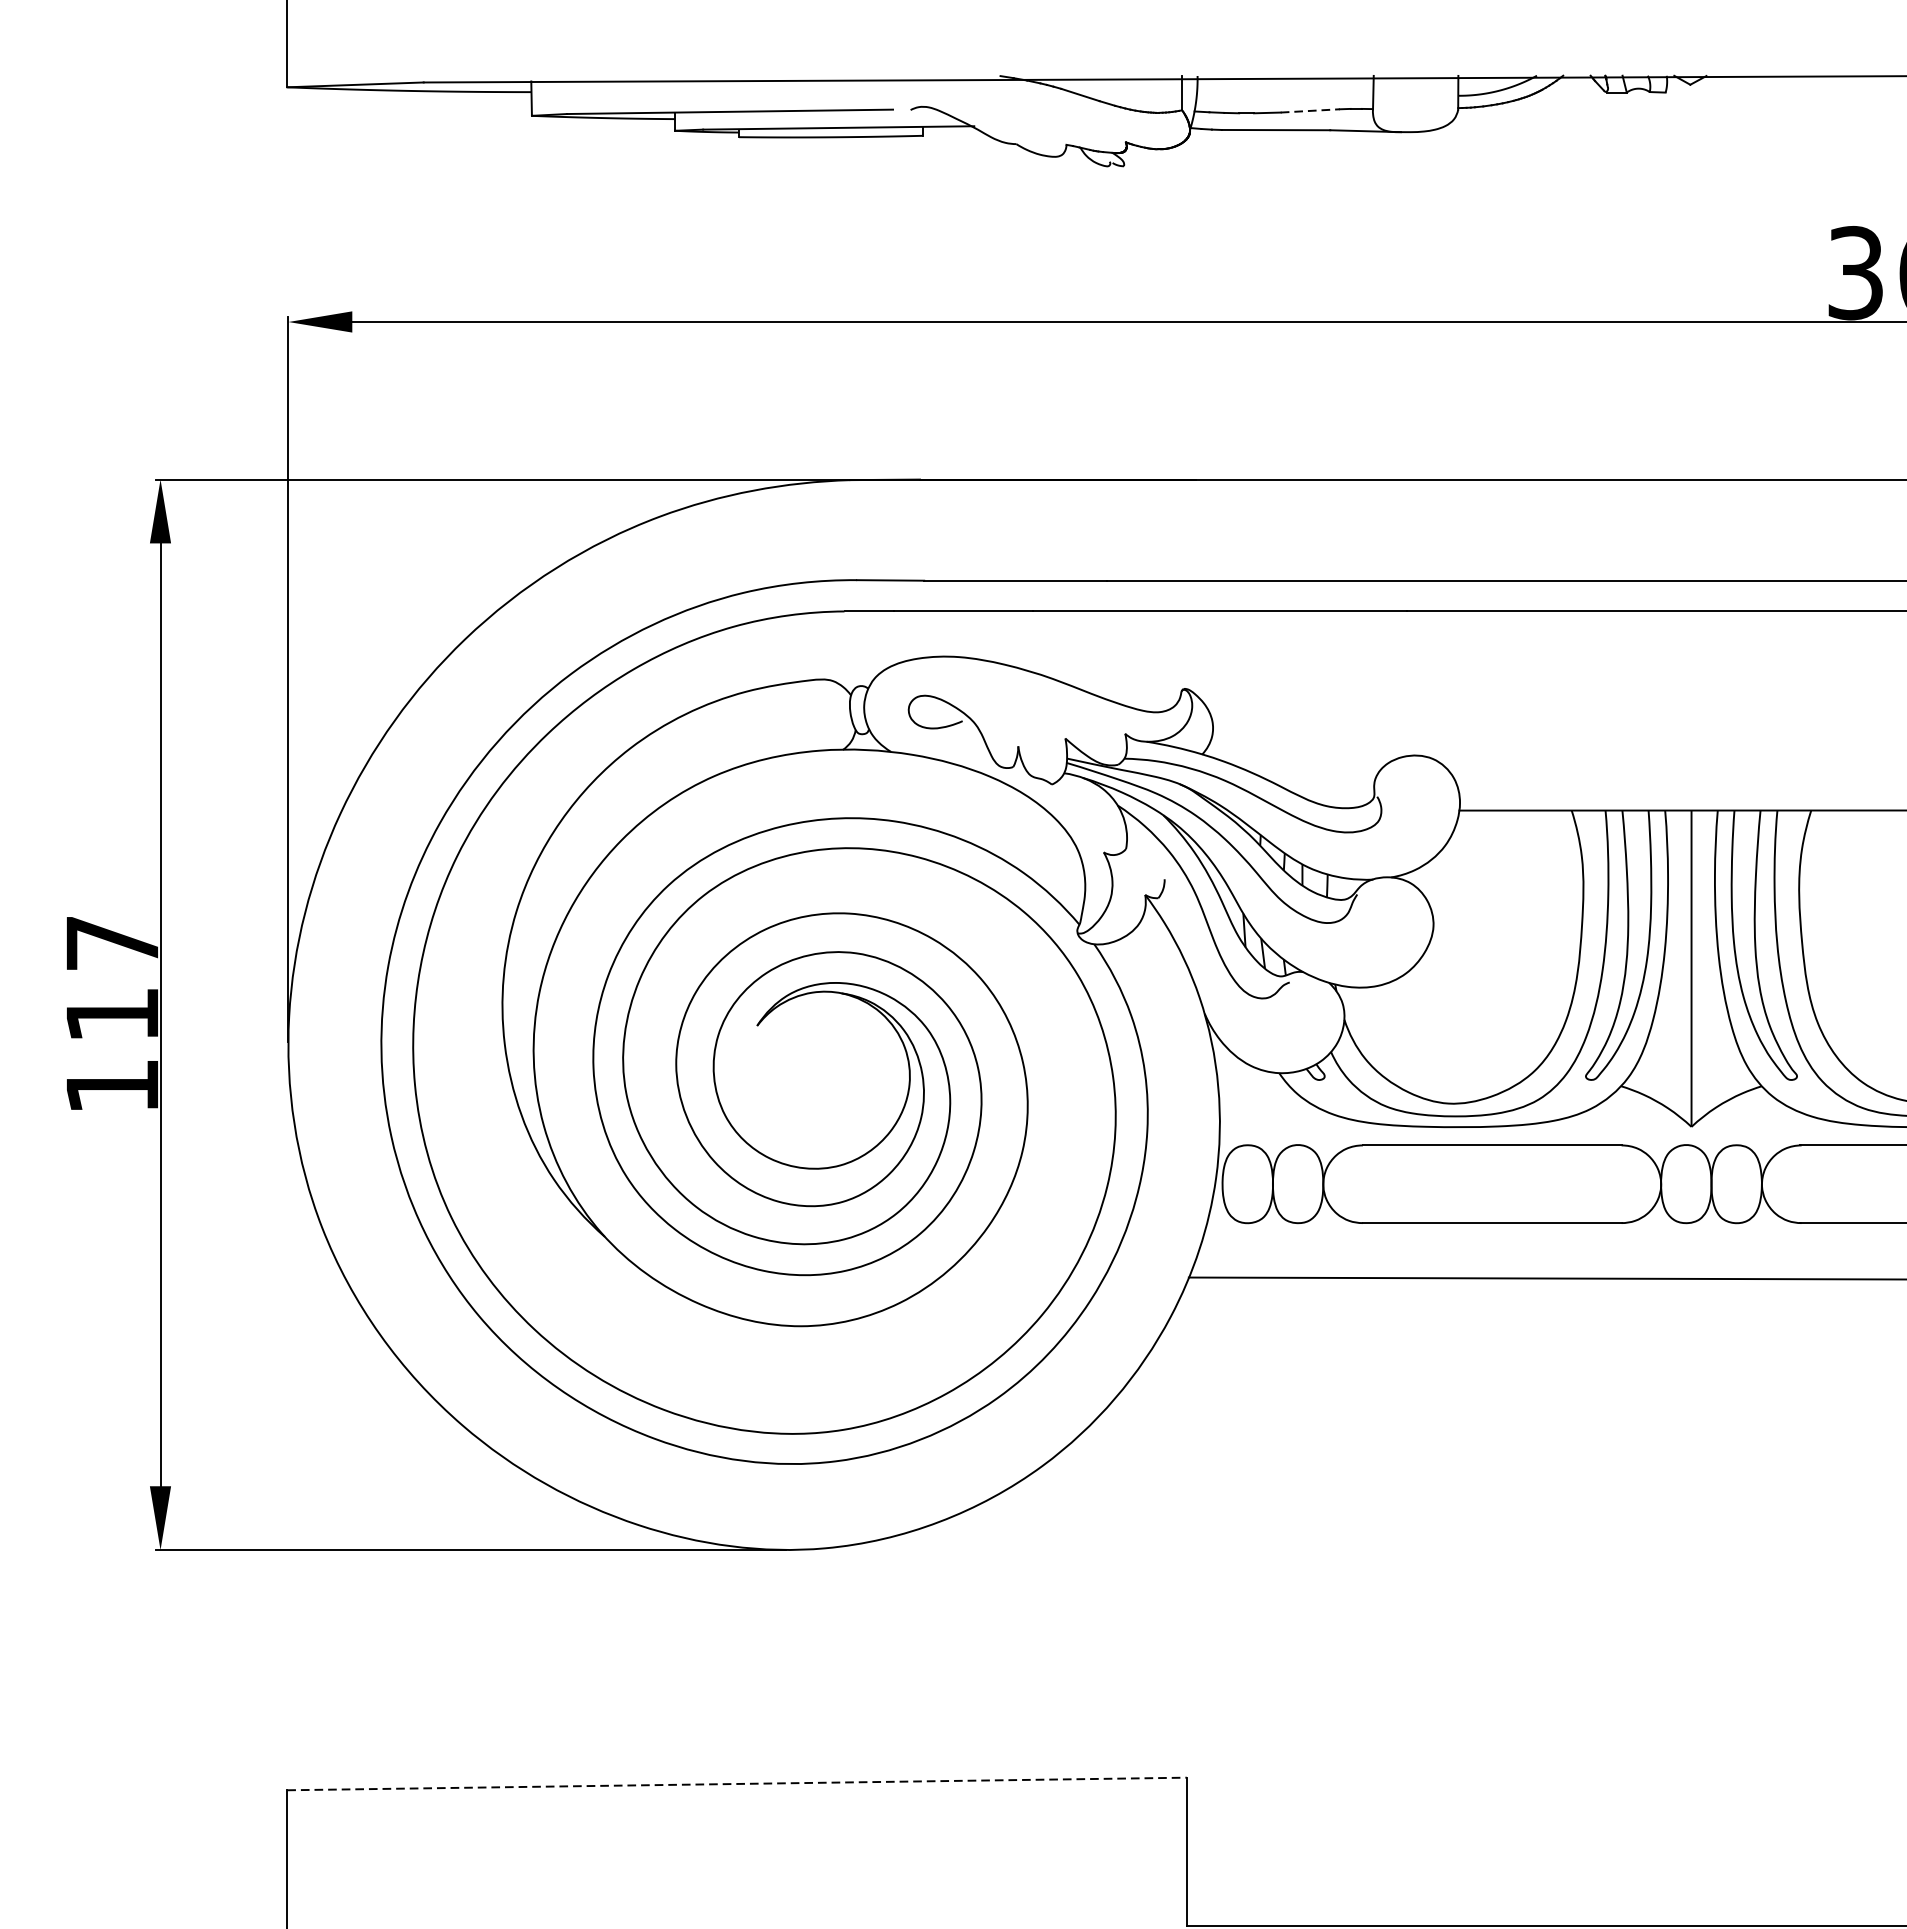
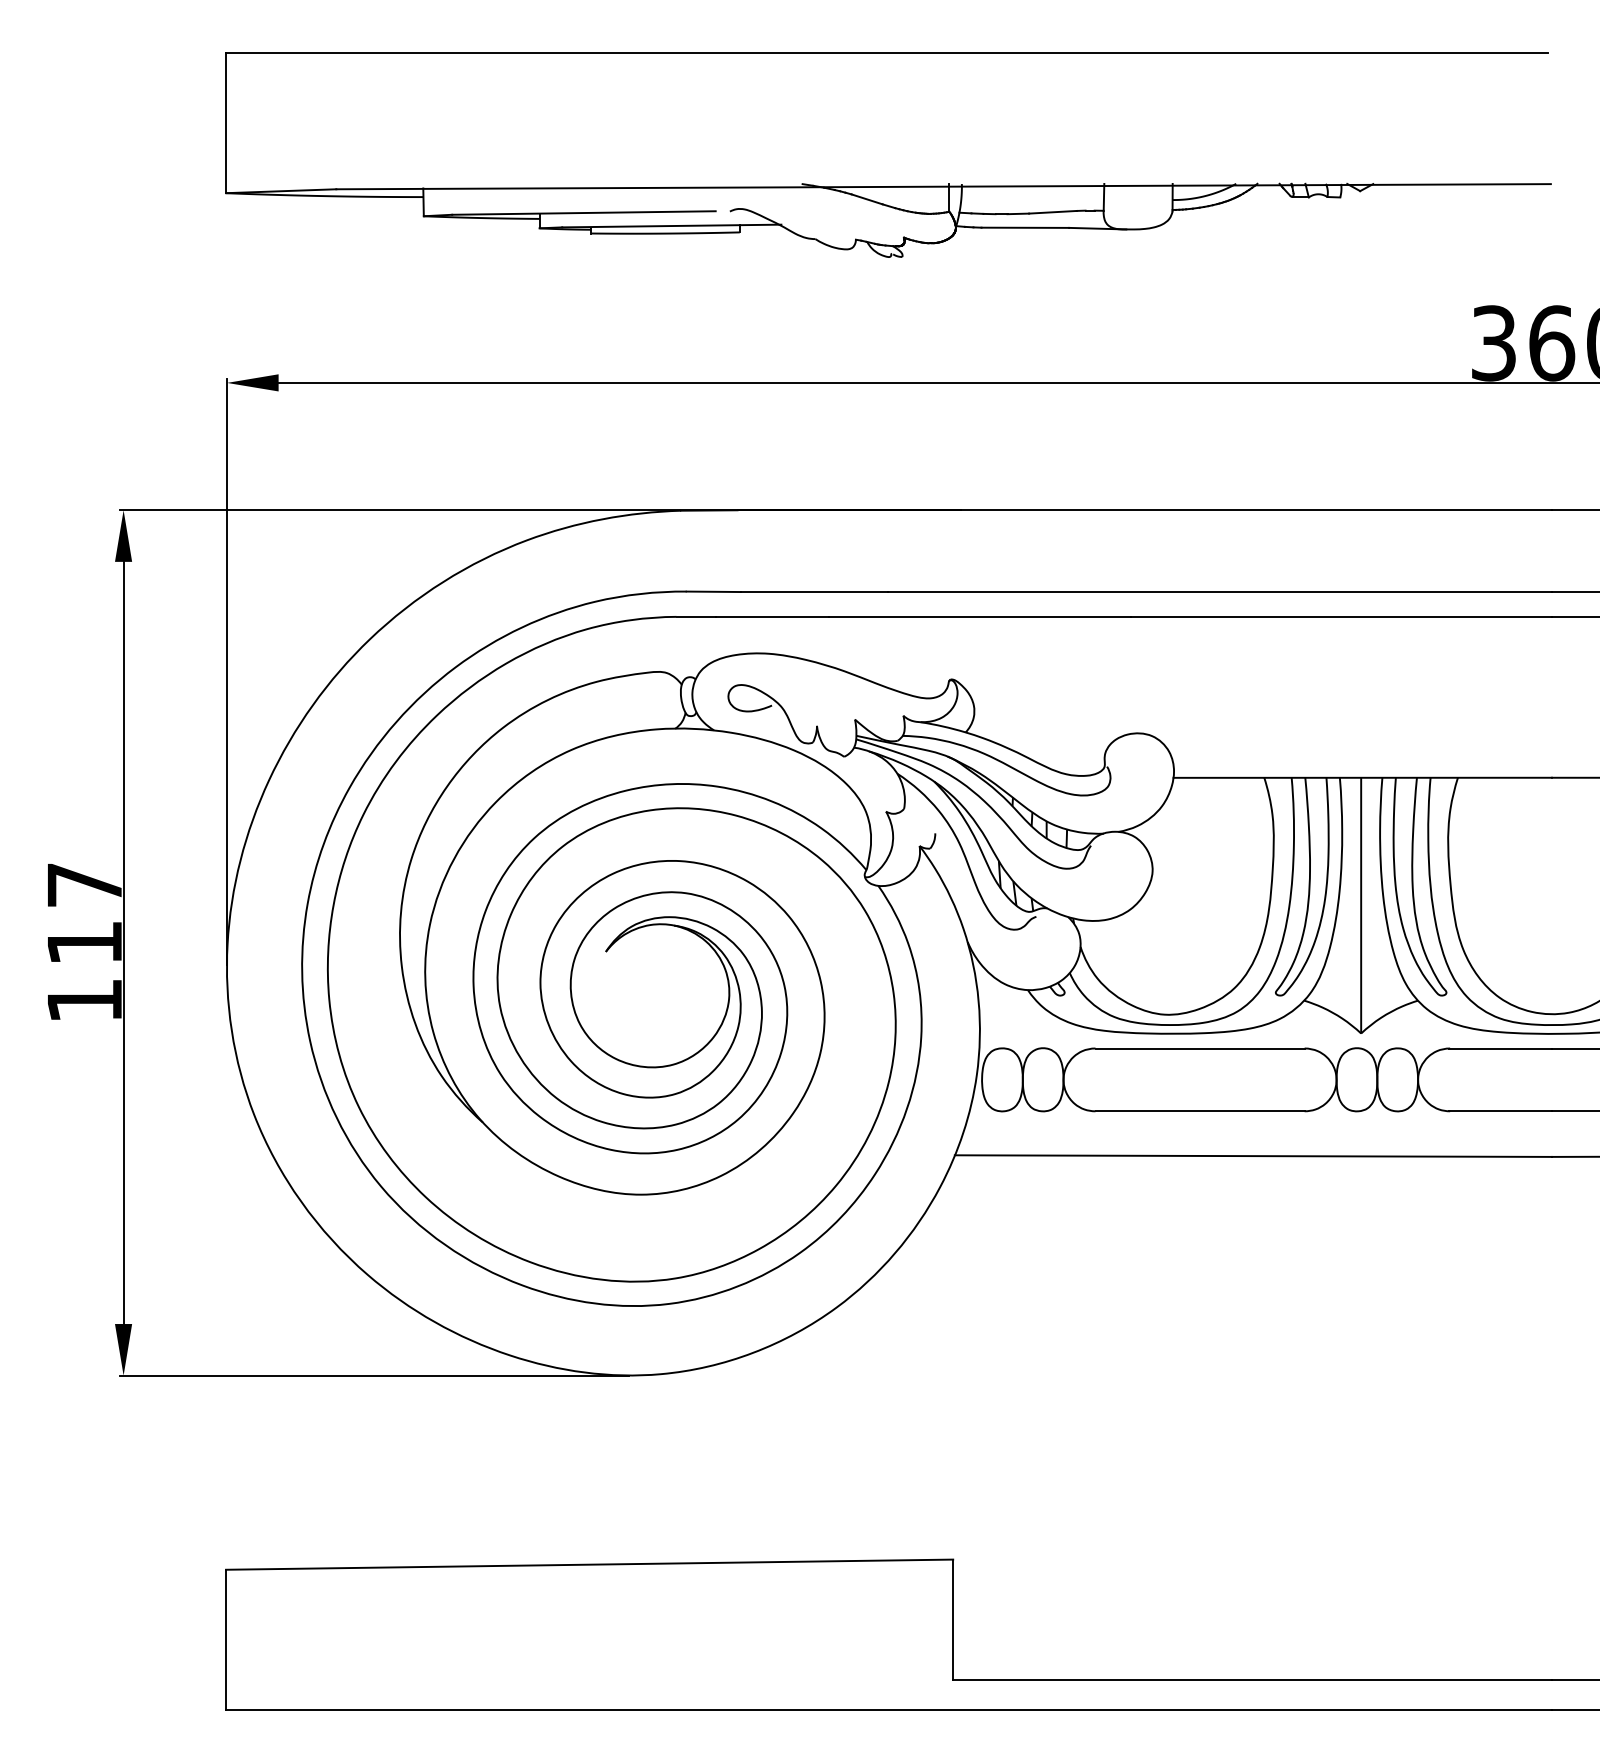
line: (1310, 111) -> (1053, 212), dashed -> solid
line: (736, 1783) -> (589, 1564), dashed -> solid

